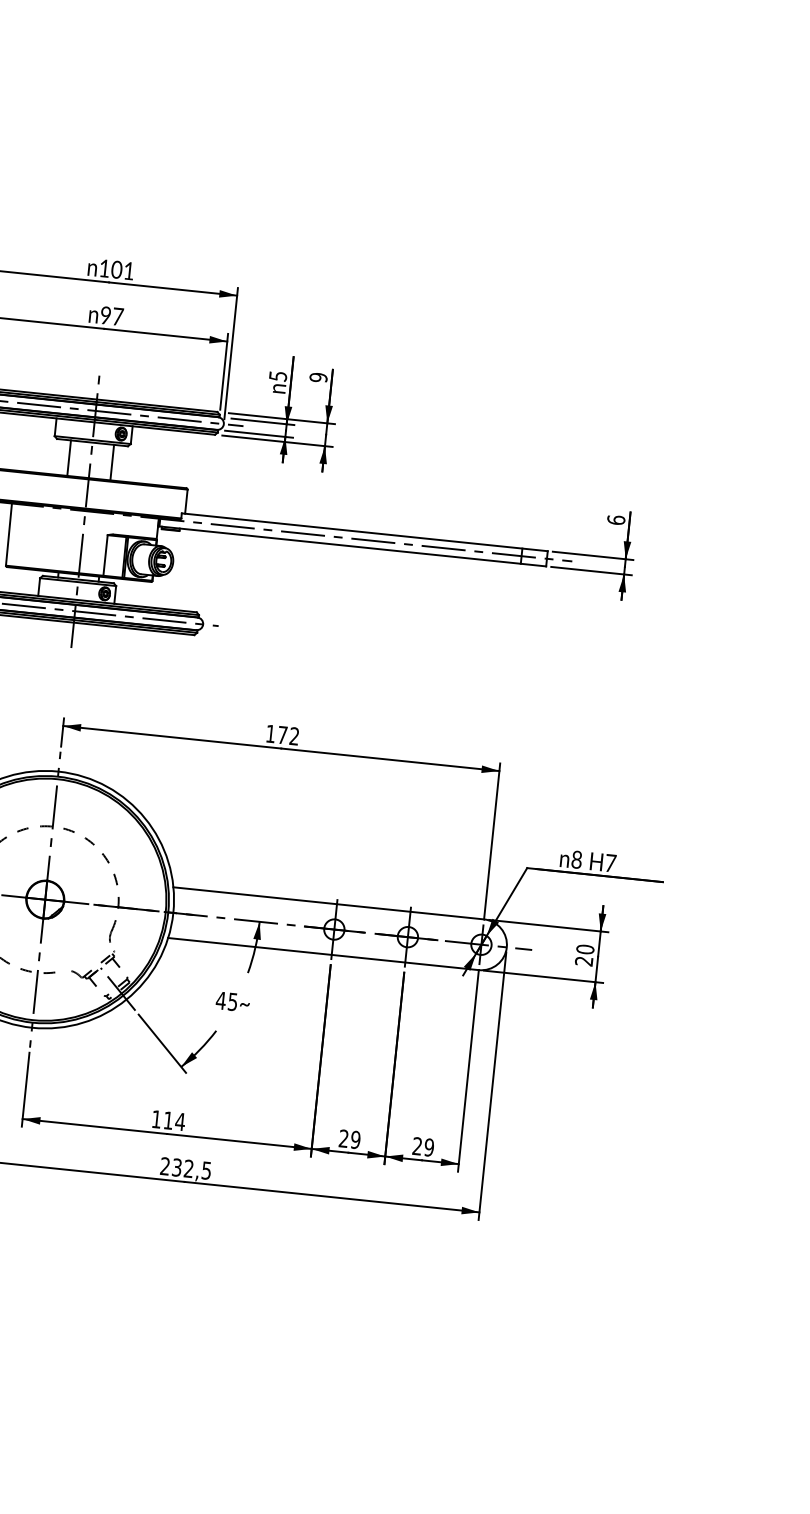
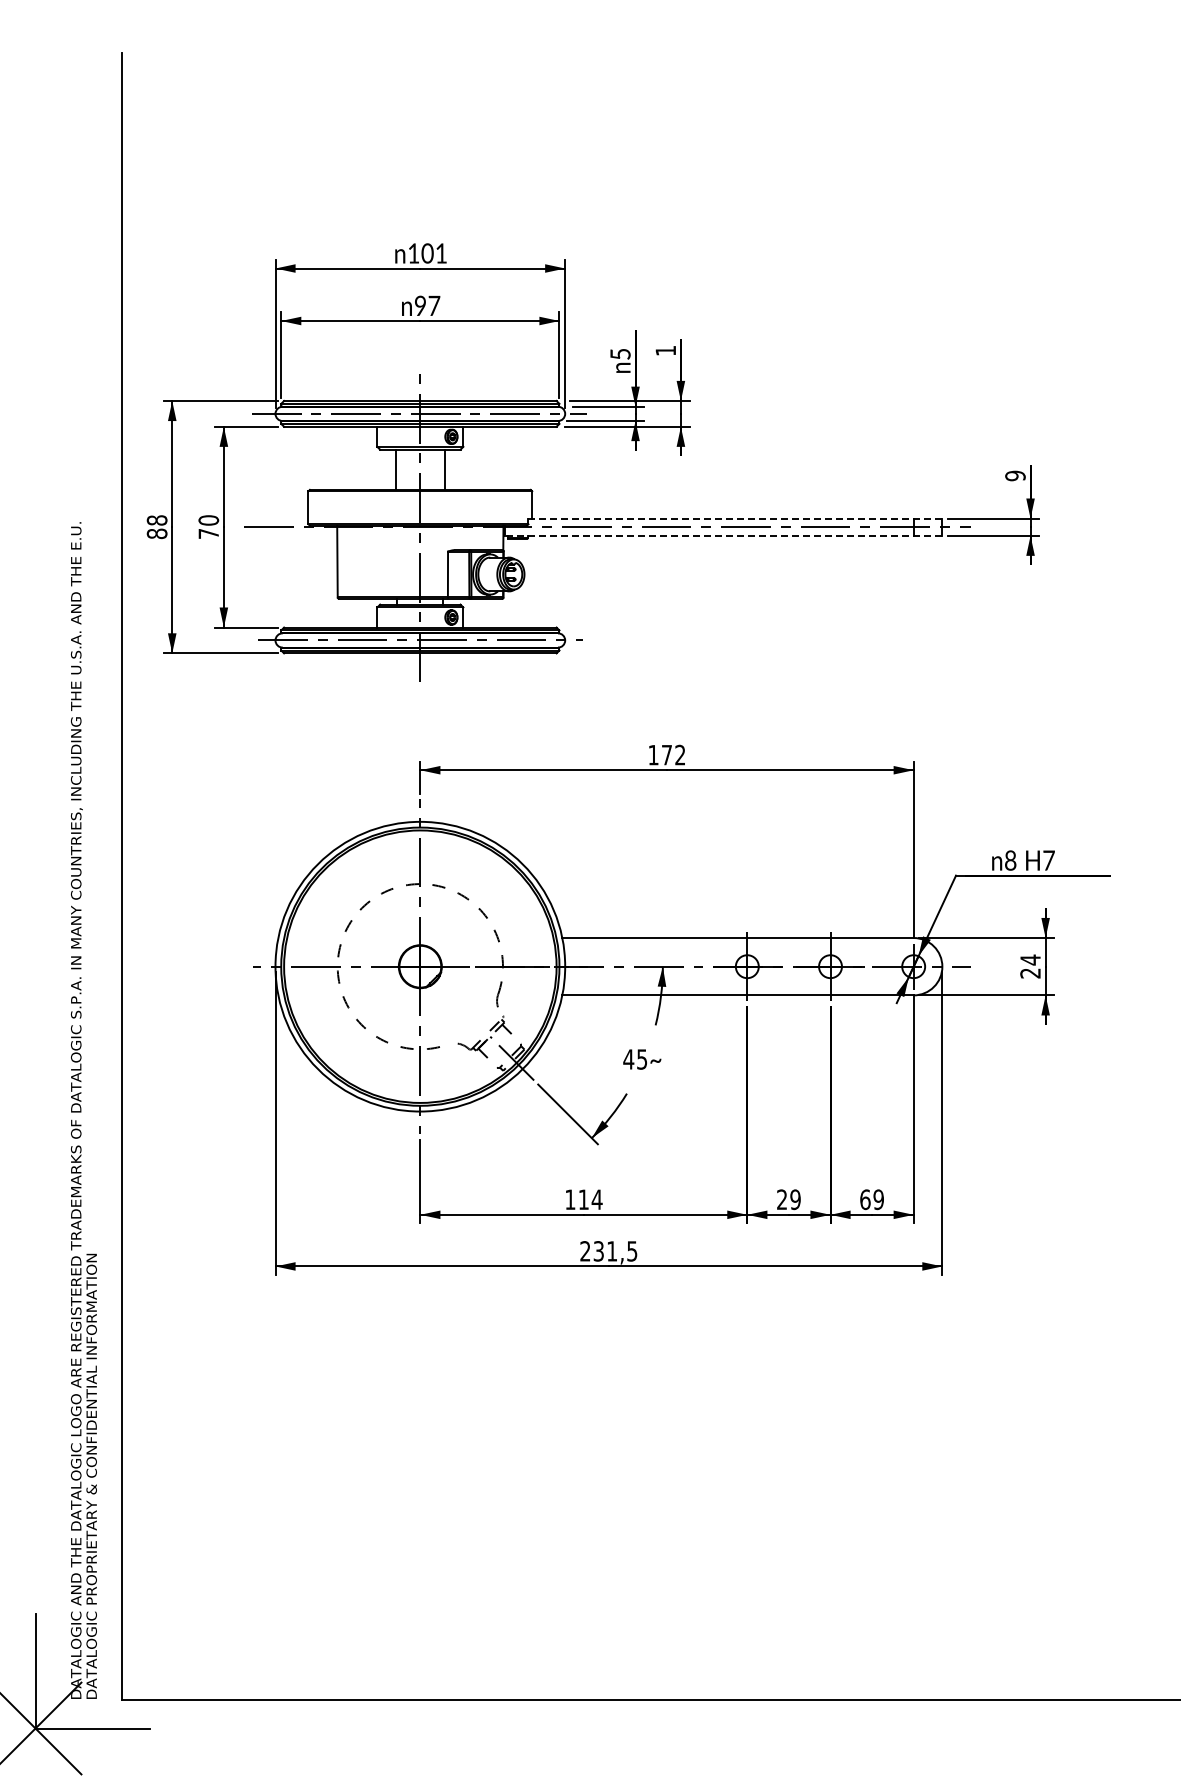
text: (318, 377) -> (665, 350), 9 -> 1
text: (616, 519) -> (1015, 475), 6 -> 9
line: (364, 532) -> (735, 518), solid -> dashed
line: (351, 546) -> (722, 535), solid -> dashed
text: (585, 949) -> (1030, 959), 20 -> 24
text: (417, 1146) -> (865, 1199), 29 -> 69
text: (188, 1168) -> (611, 1251), 232,5 -> 231,5

